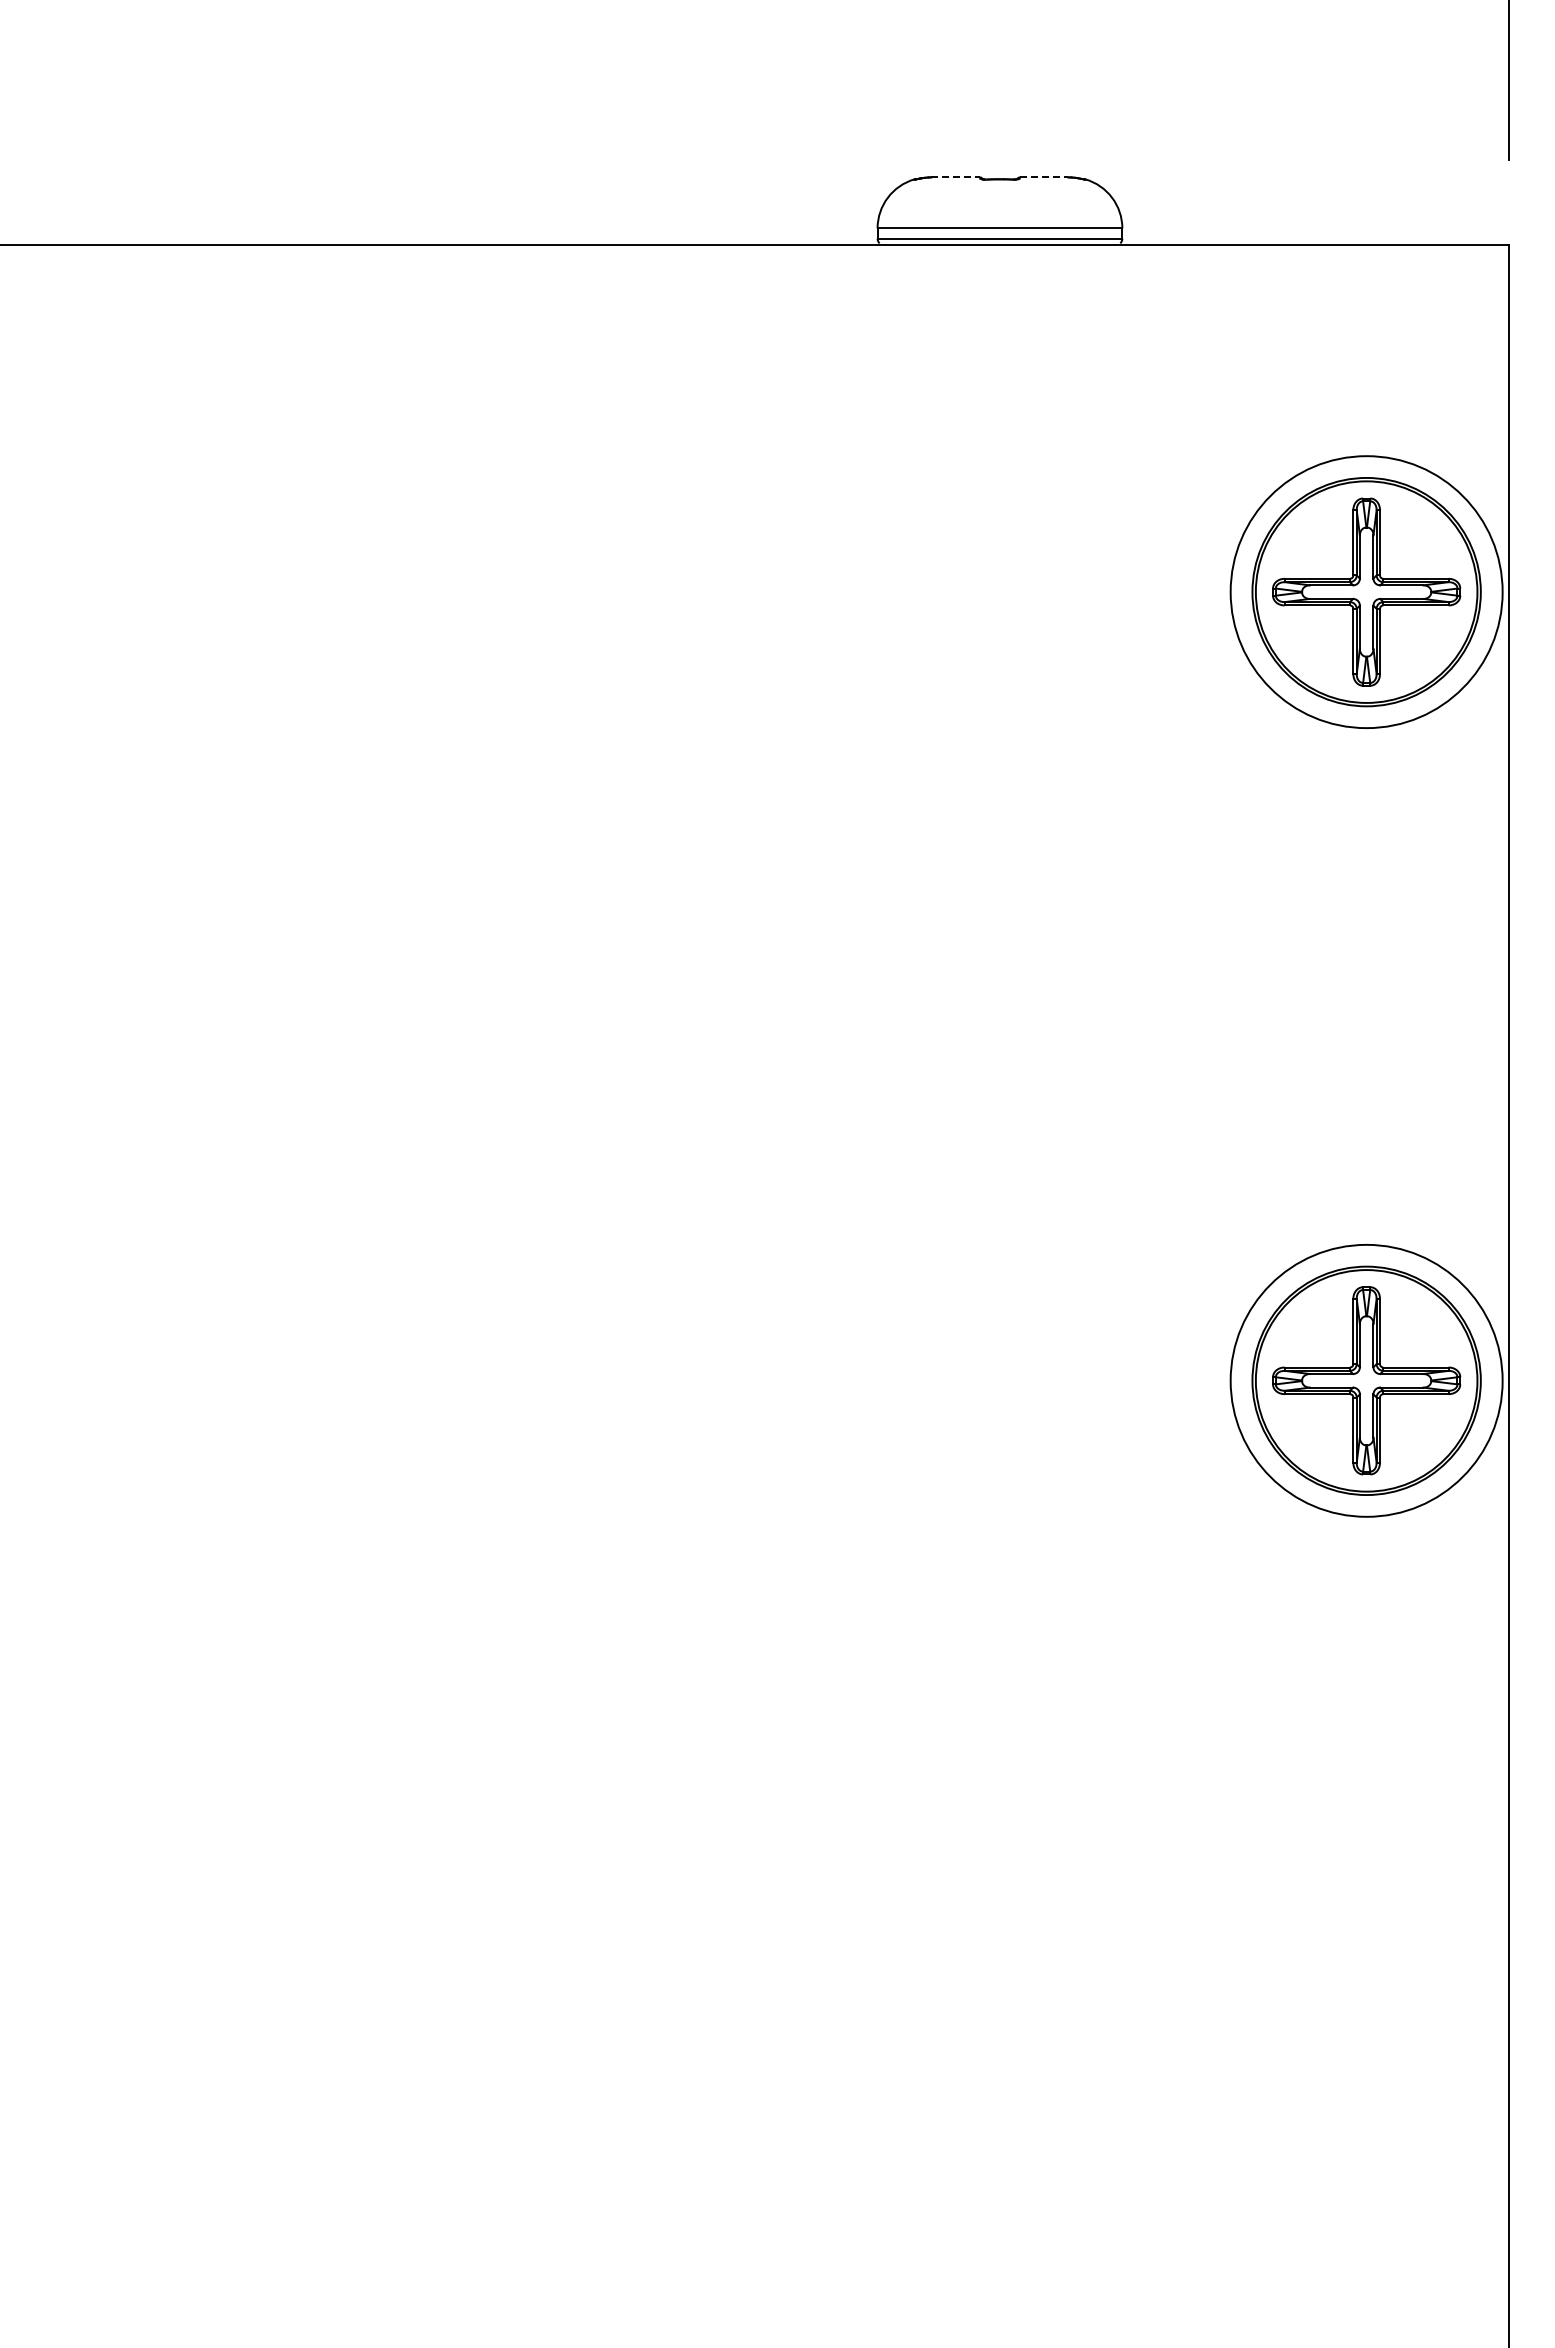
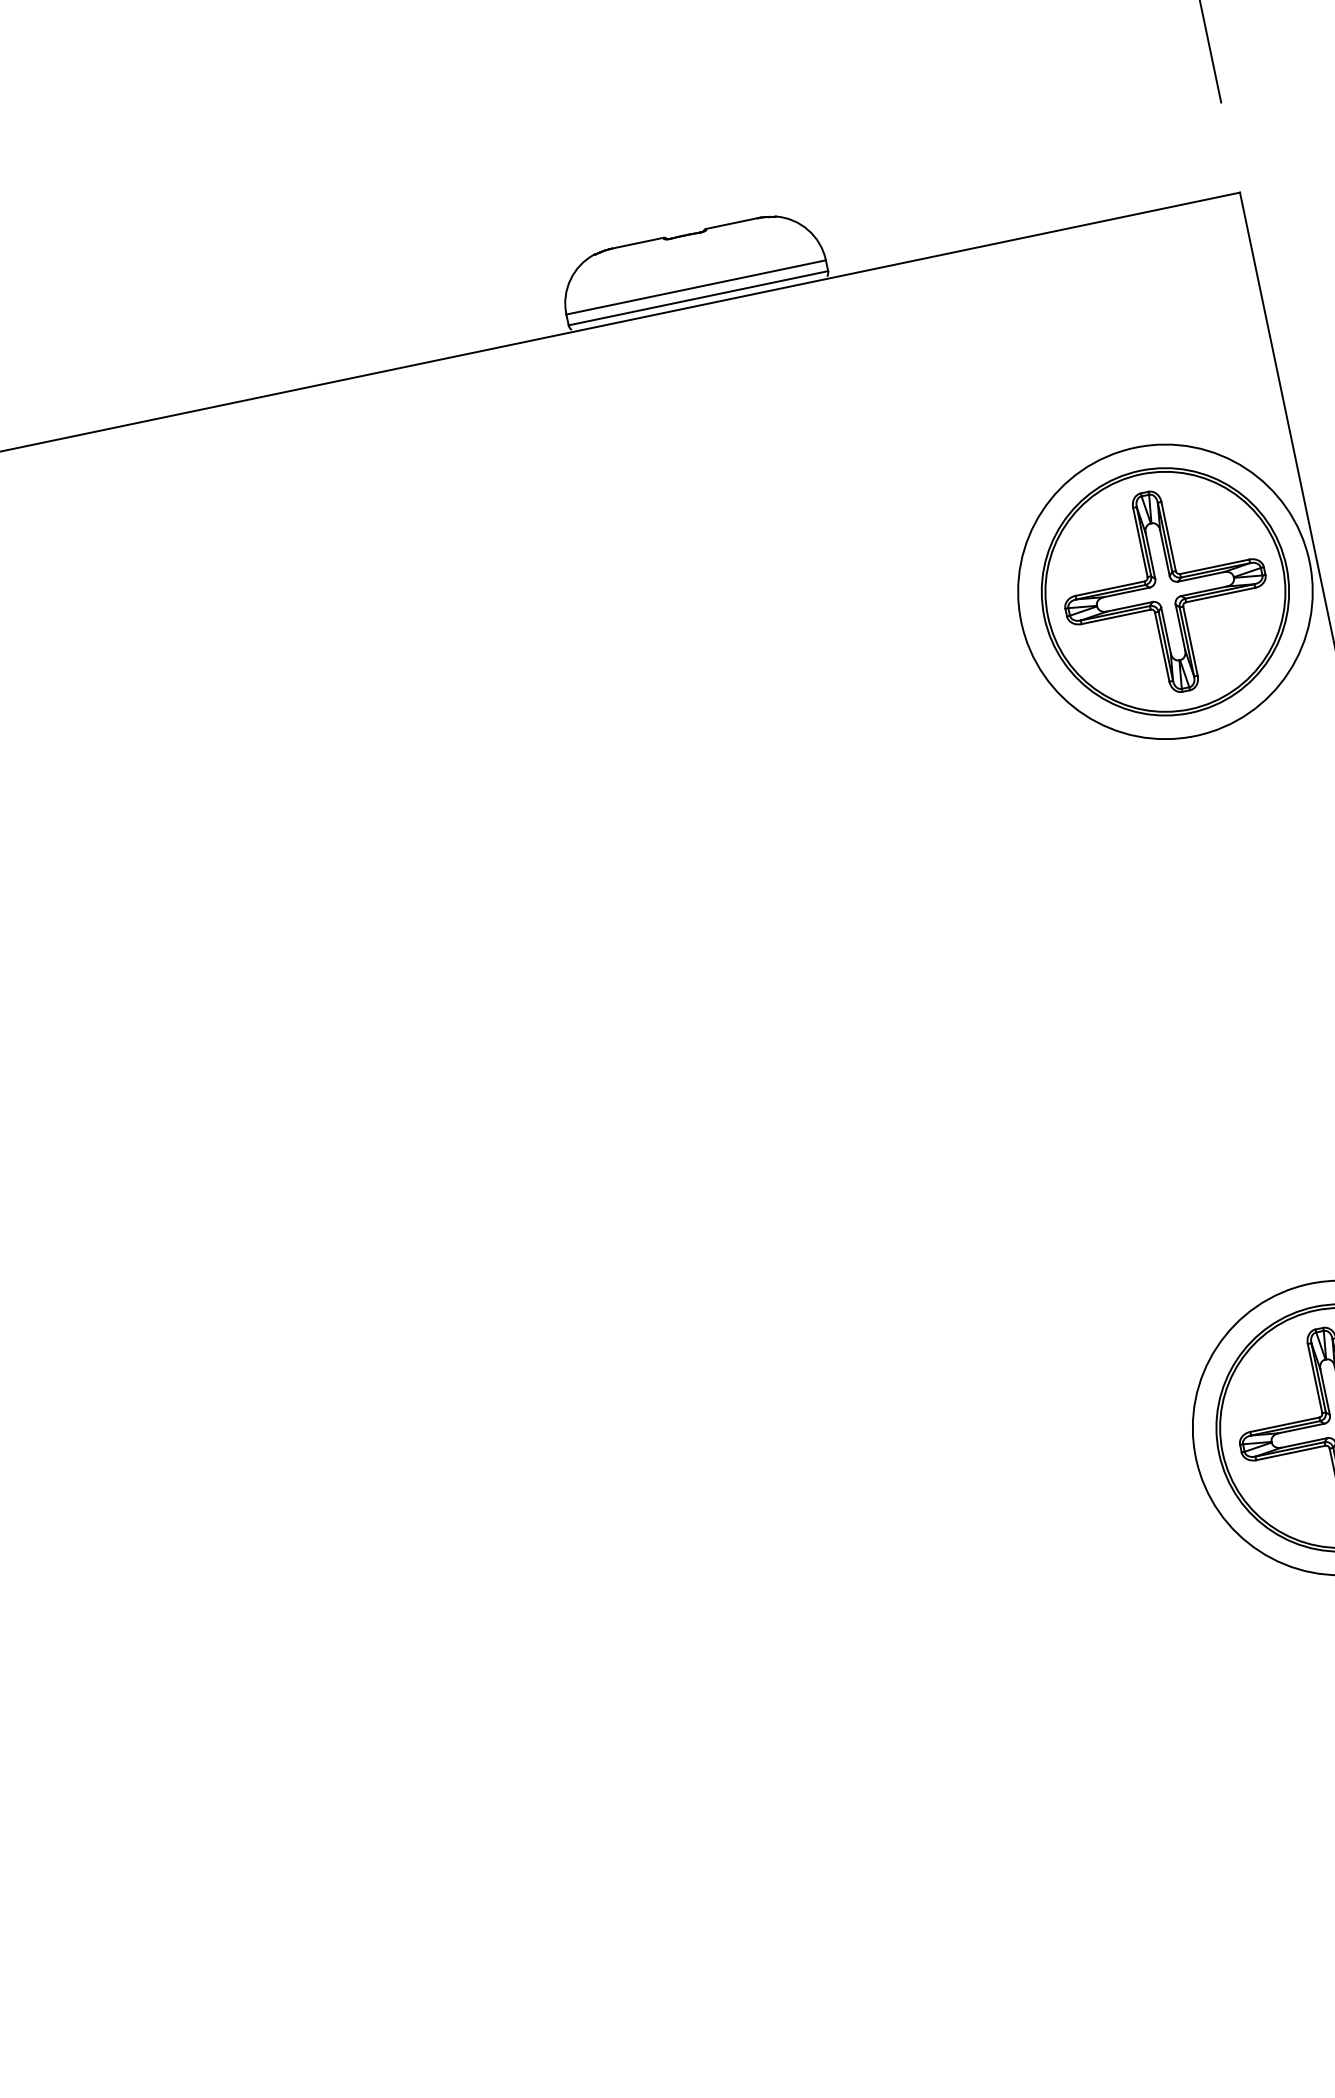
line: (956, 177) -> (638, 243), dashed -> solid
line: (1044, 177) -> (732, 223), dashed -> solid

